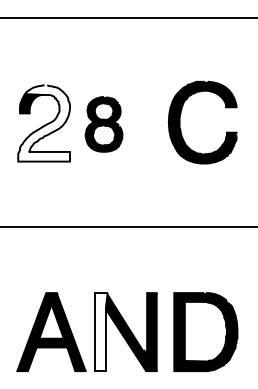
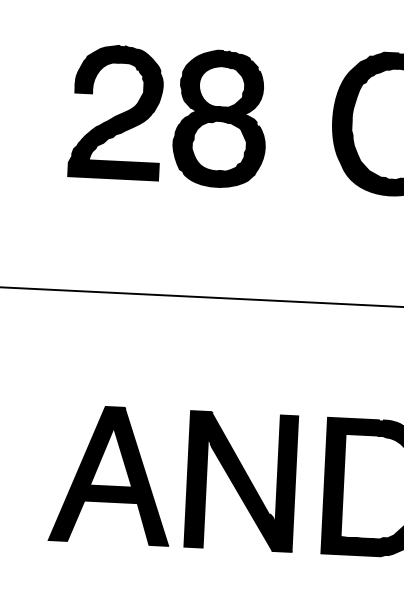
fill: (44, 123) -> (116, 112), added
part: (103, 124) -> (219, 118), size x1.43
fill: (101, 332) -> (198, 480), added

